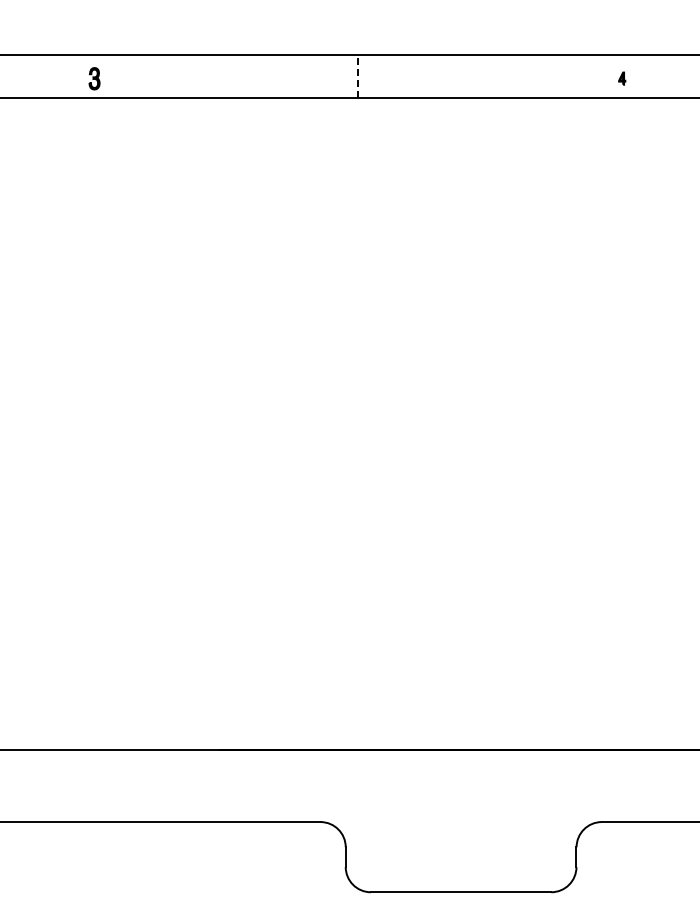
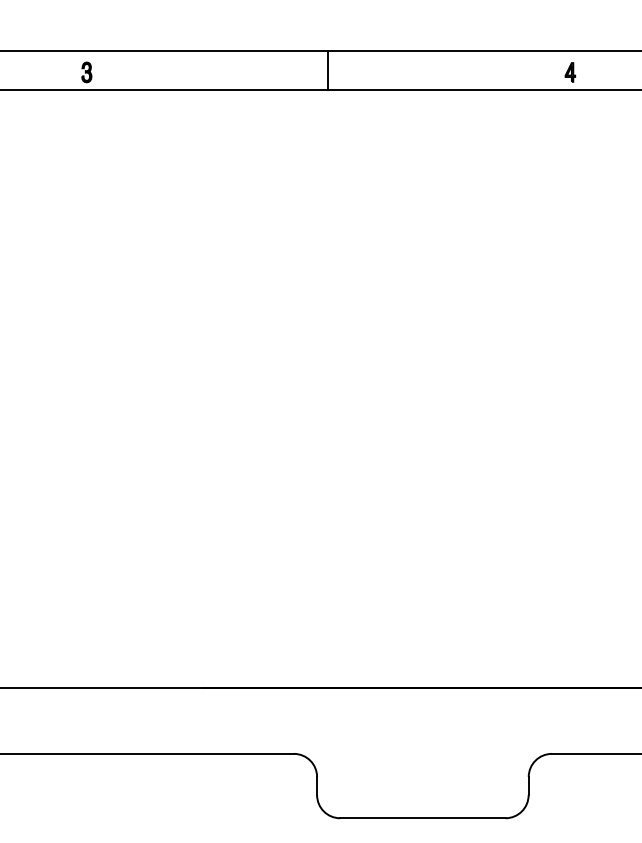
line: (357, 76) -> (327, 70), dashed -> solid
part: (622, 78) -> (570, 72), size x1.67

